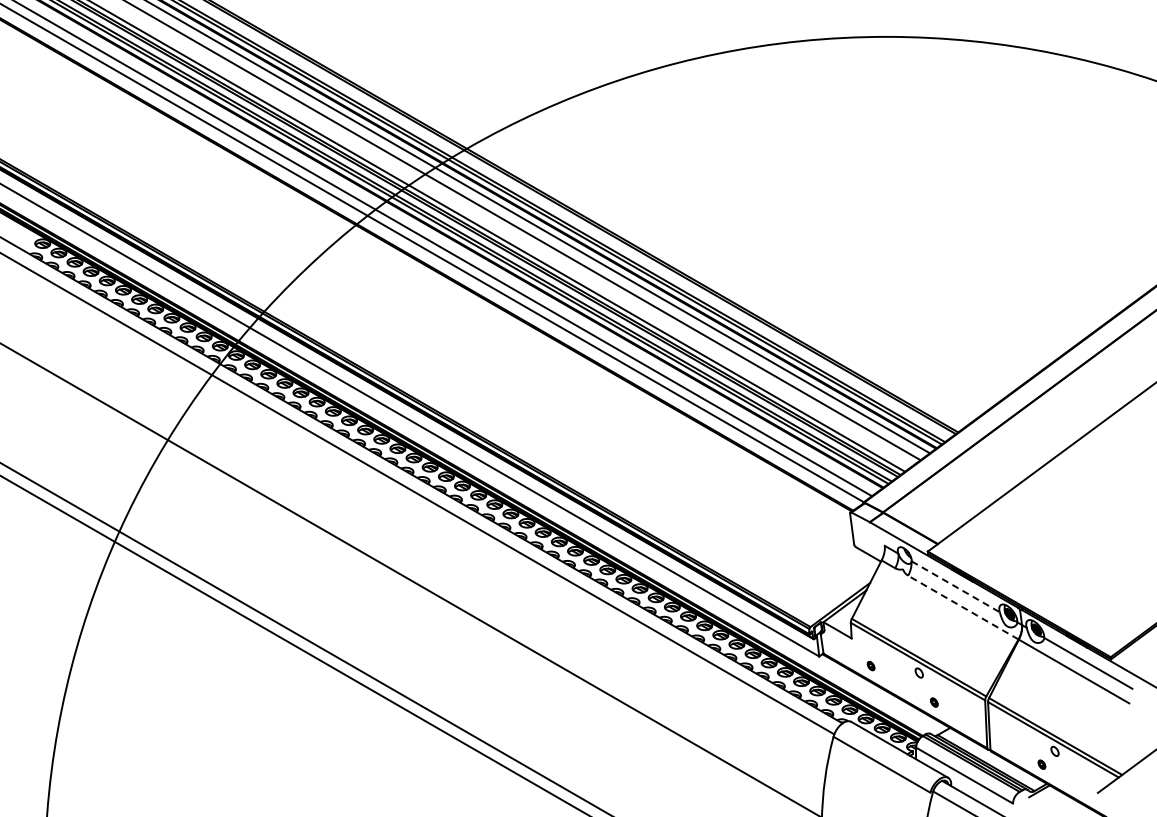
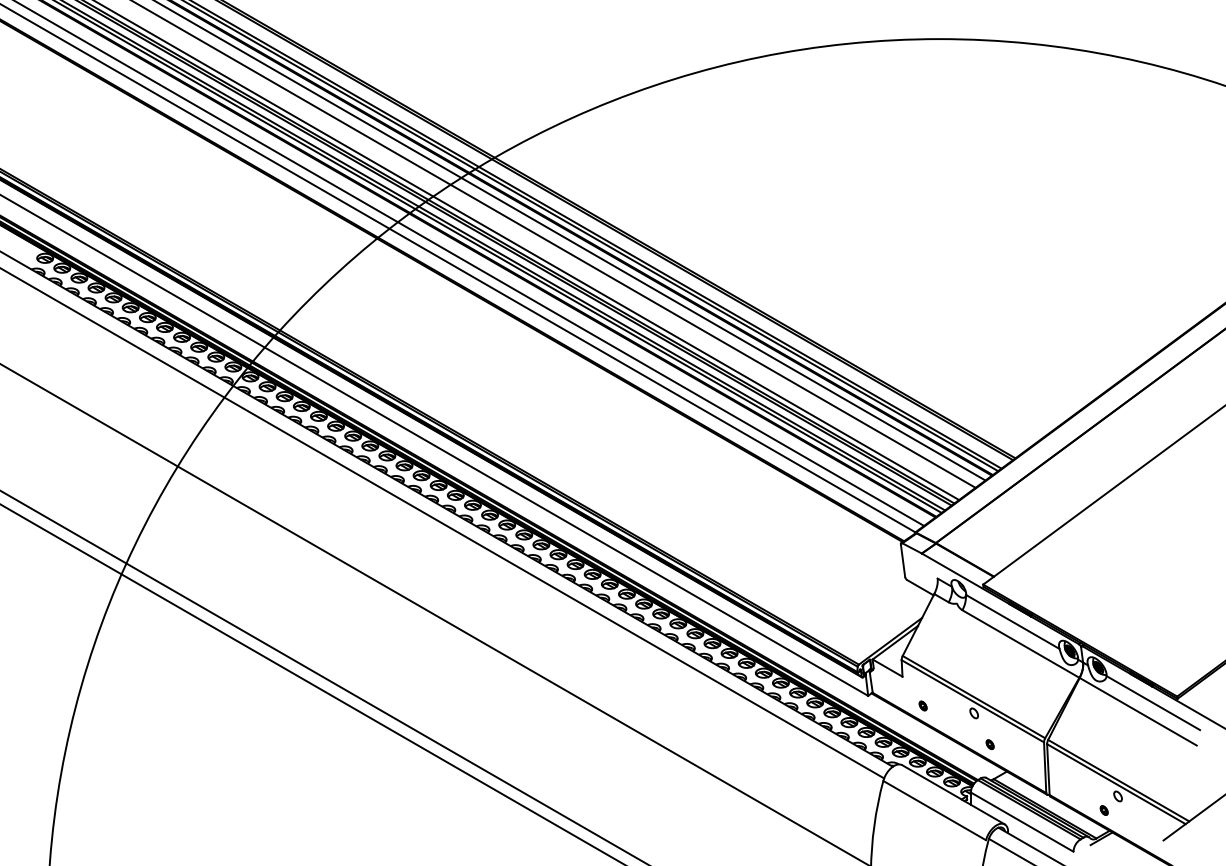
line: (955, 586) -> (1012, 621), dashed -> solid
line: (963, 607) -> (1021, 643), dashed -> solid

